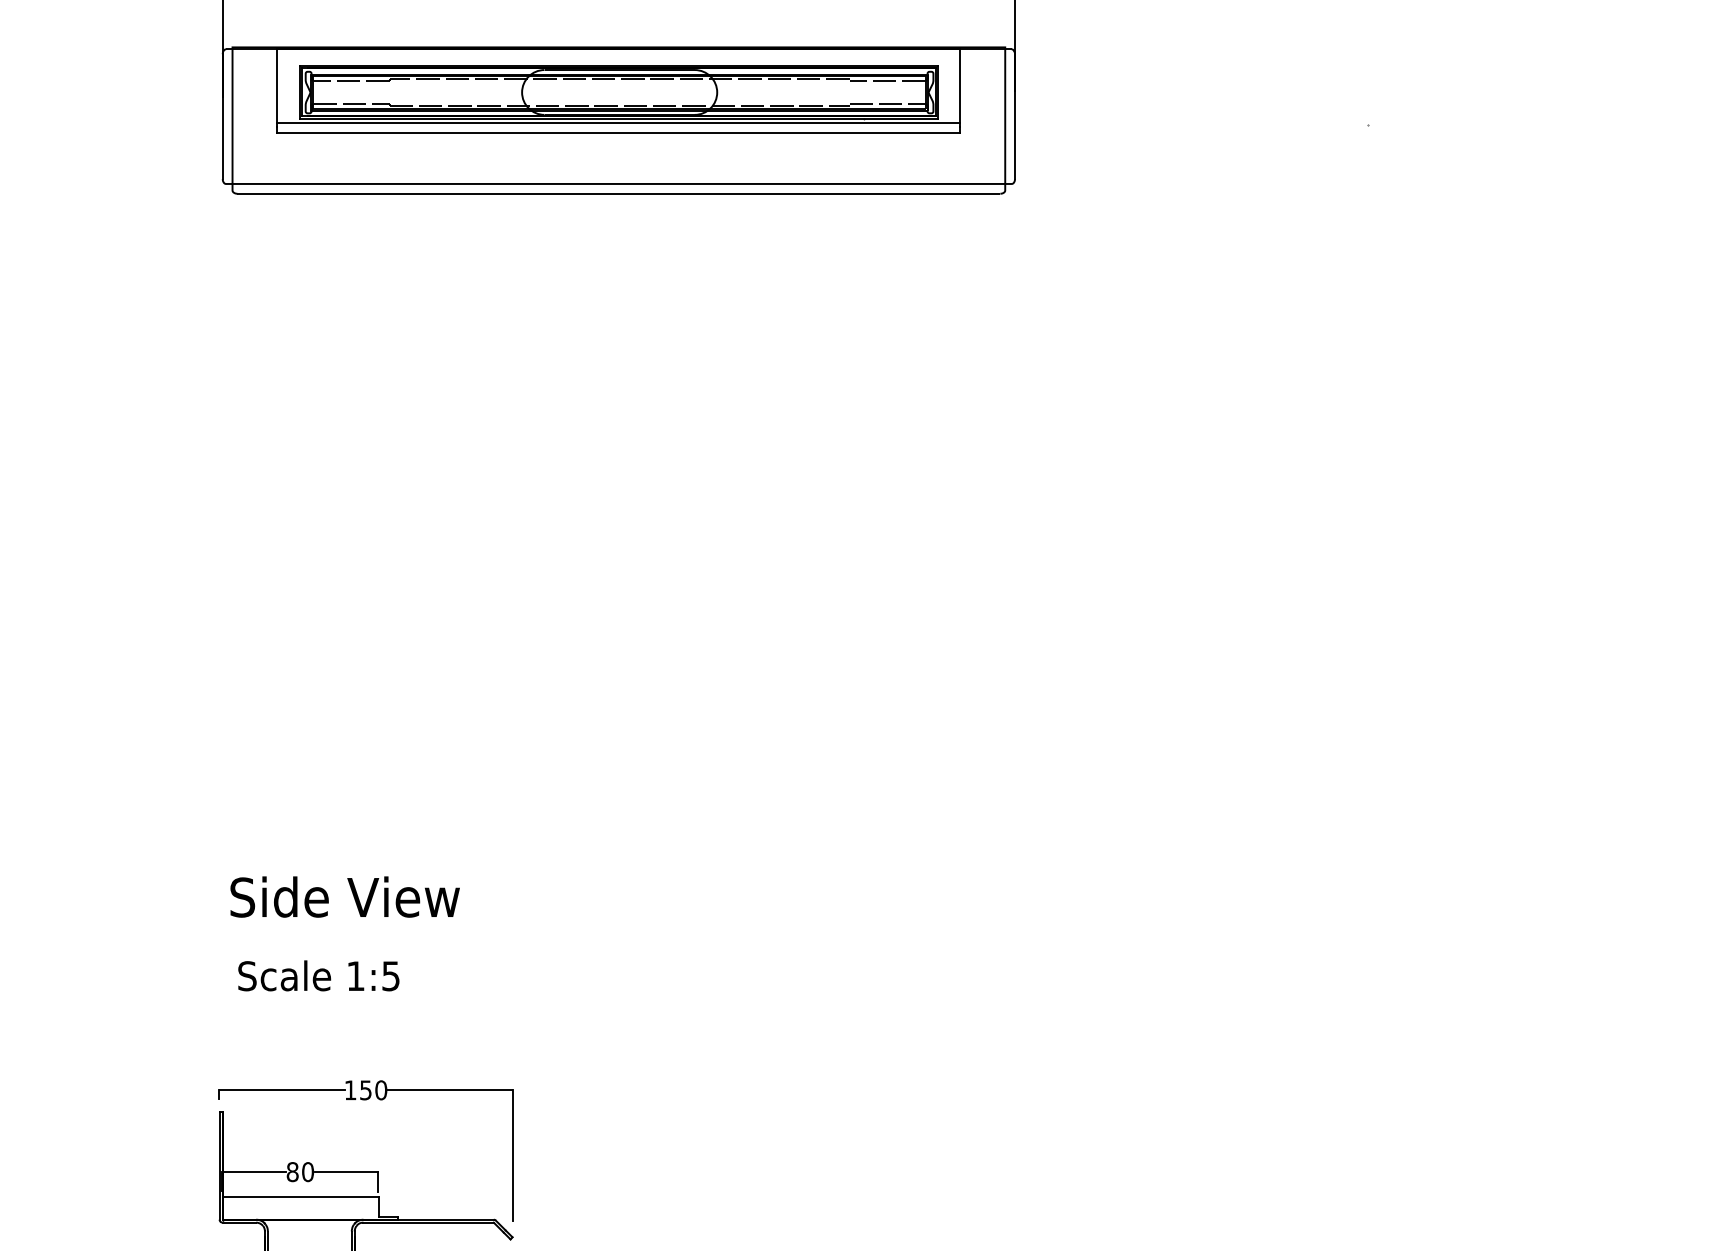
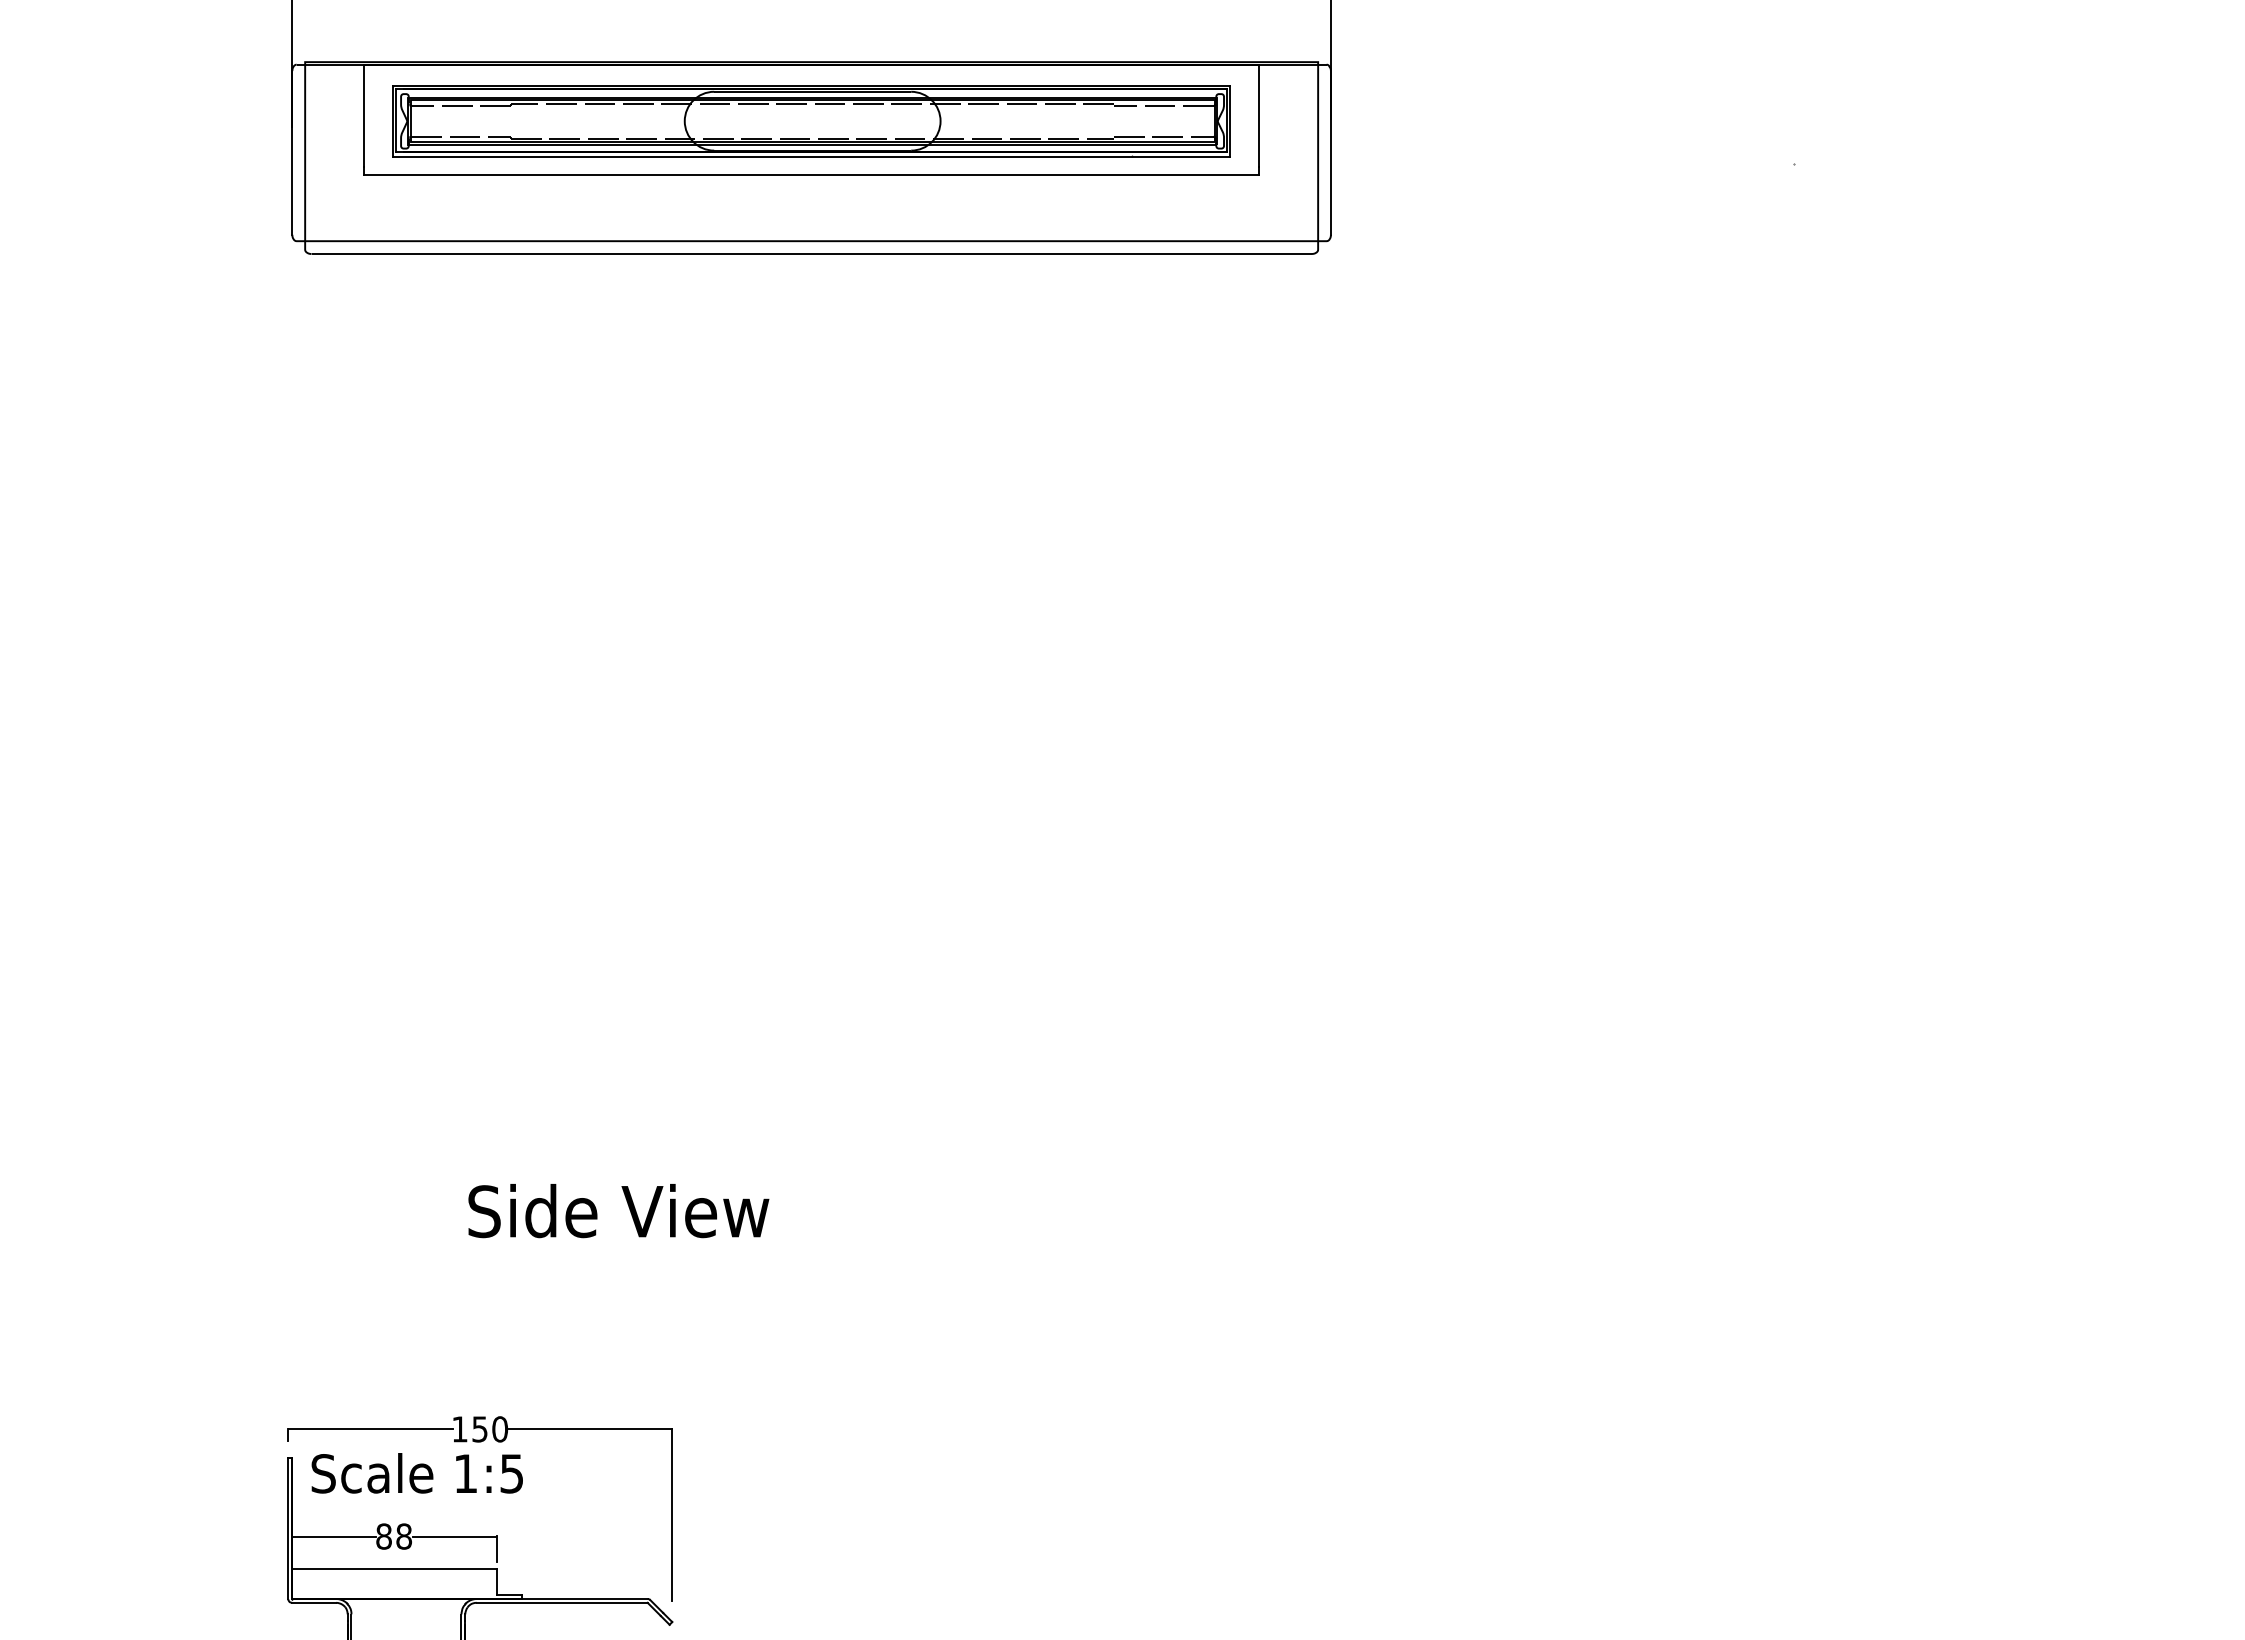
line: (618, 123) -> (811, 161), removed
text: (344, 897) -> (618, 1211), moved
text: (318, 976) -> (416, 1473), moved
text: (308, 1172) -> (404, 1536), 80 -> 88

